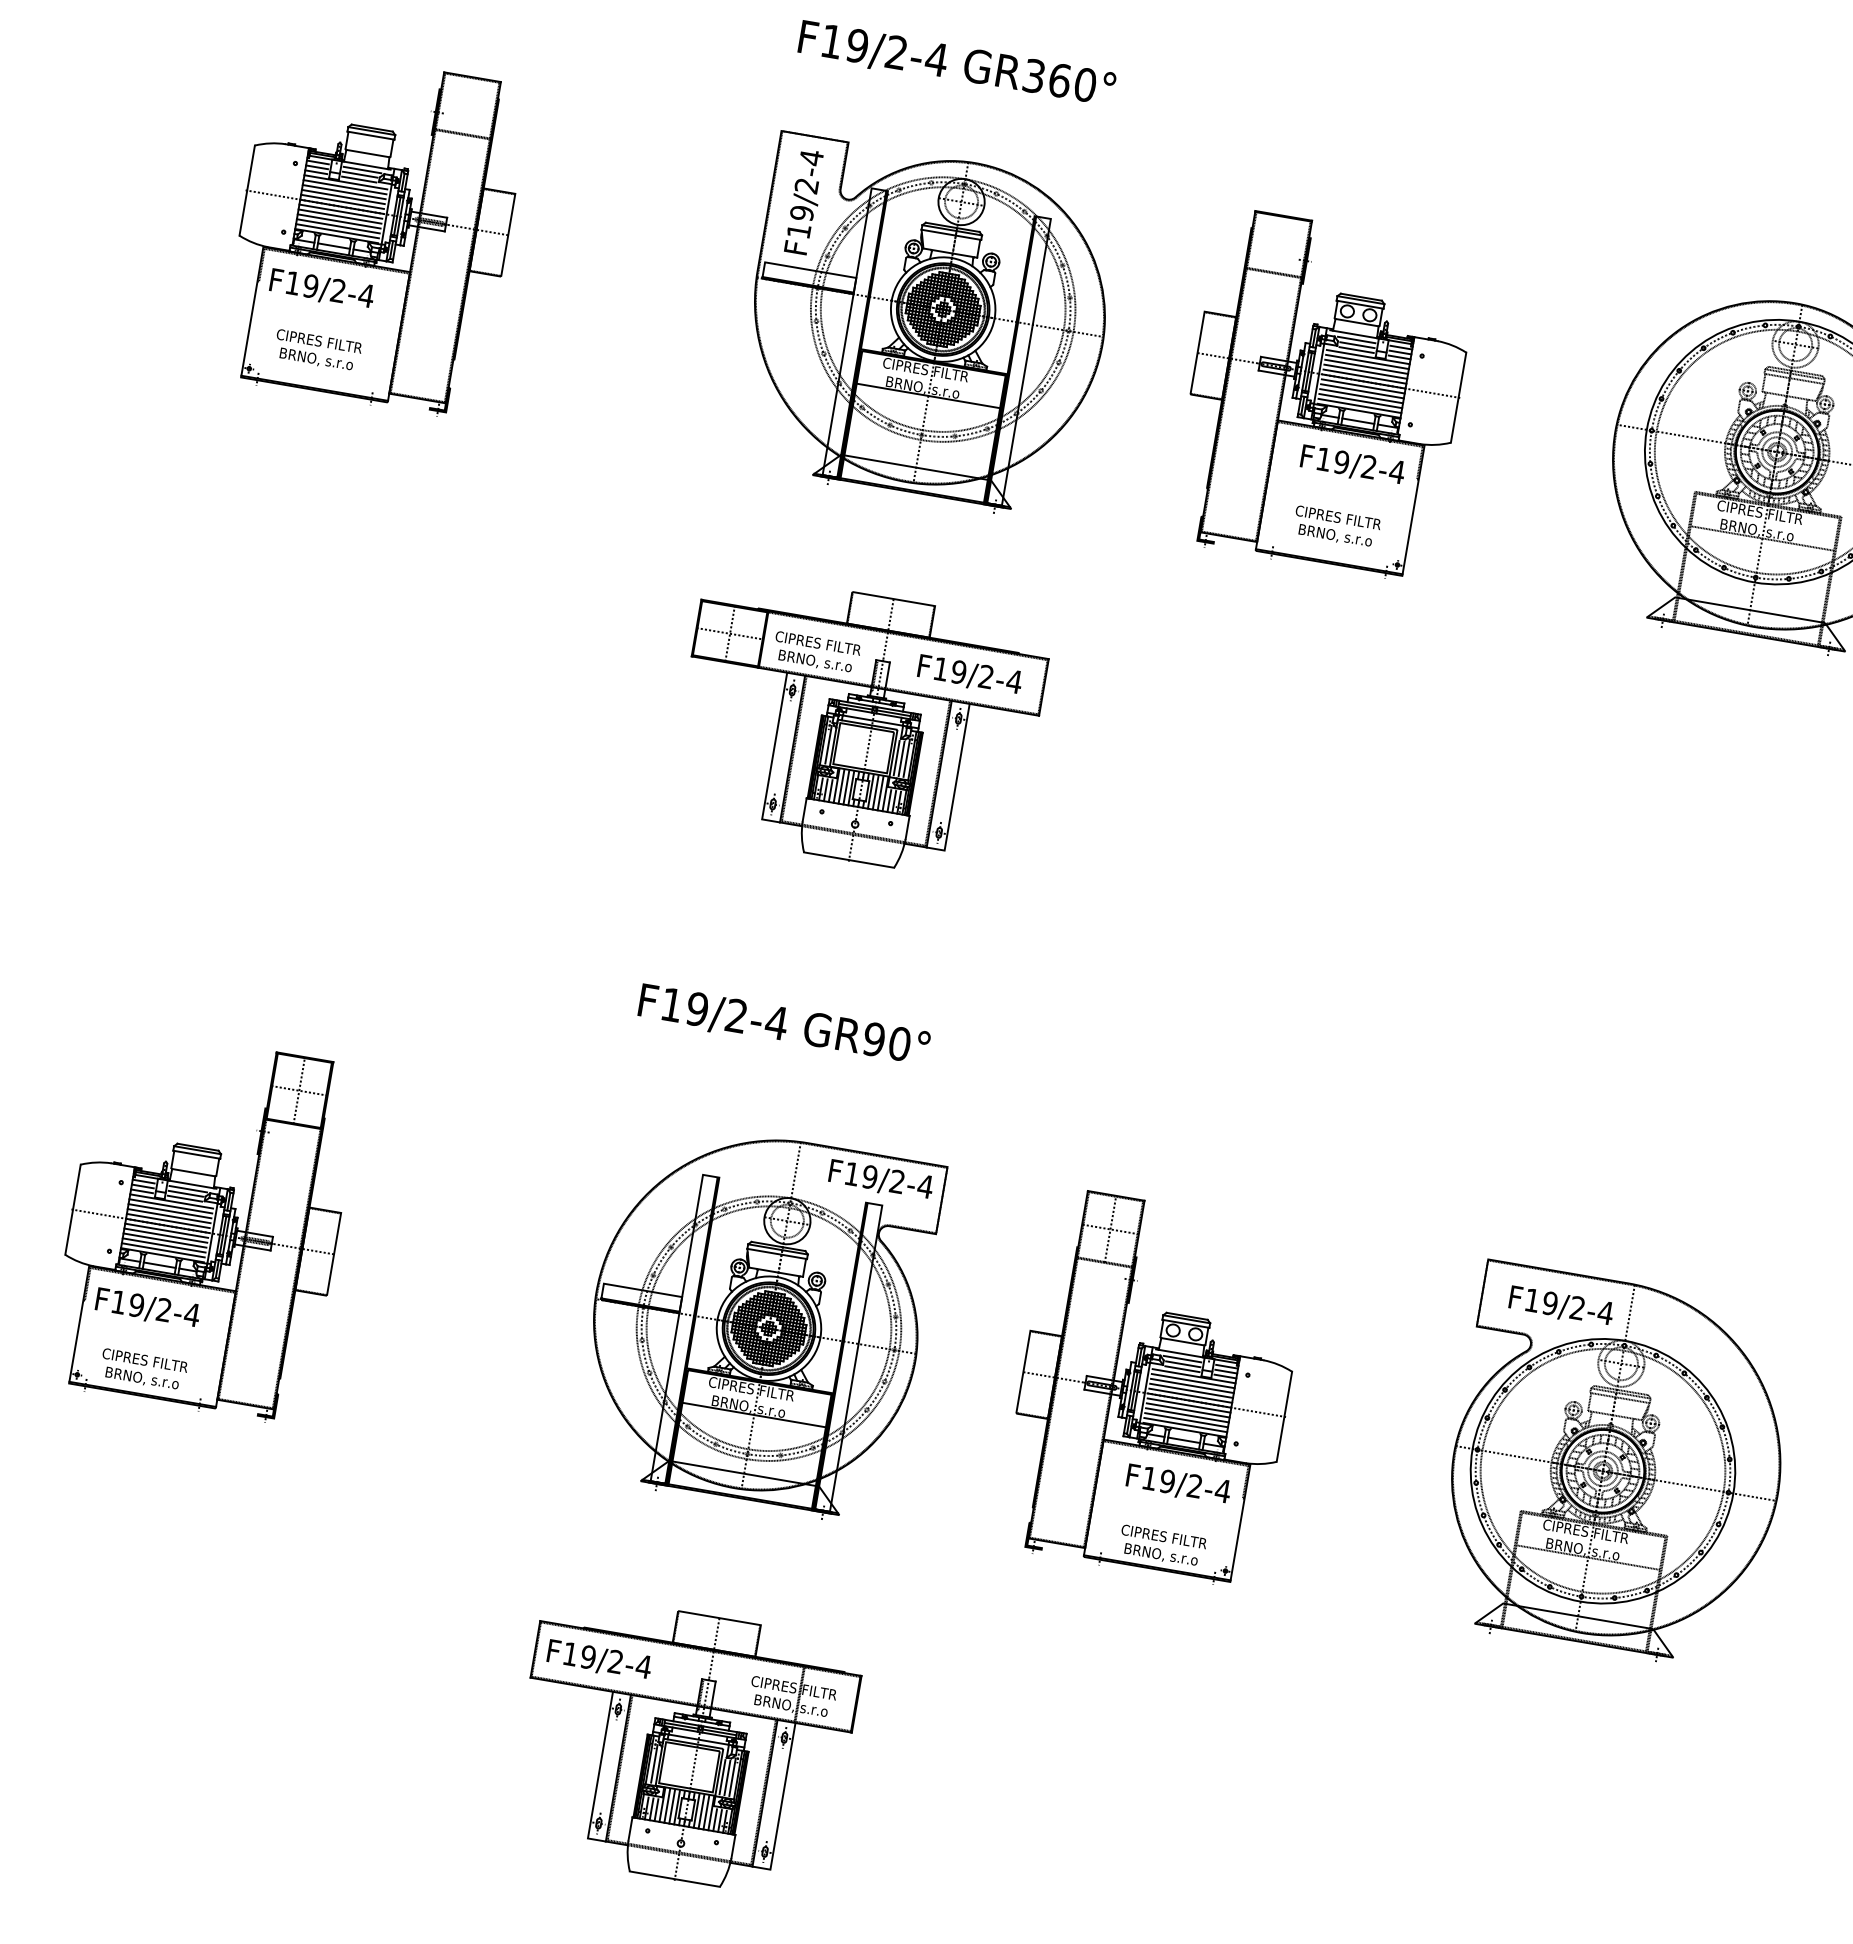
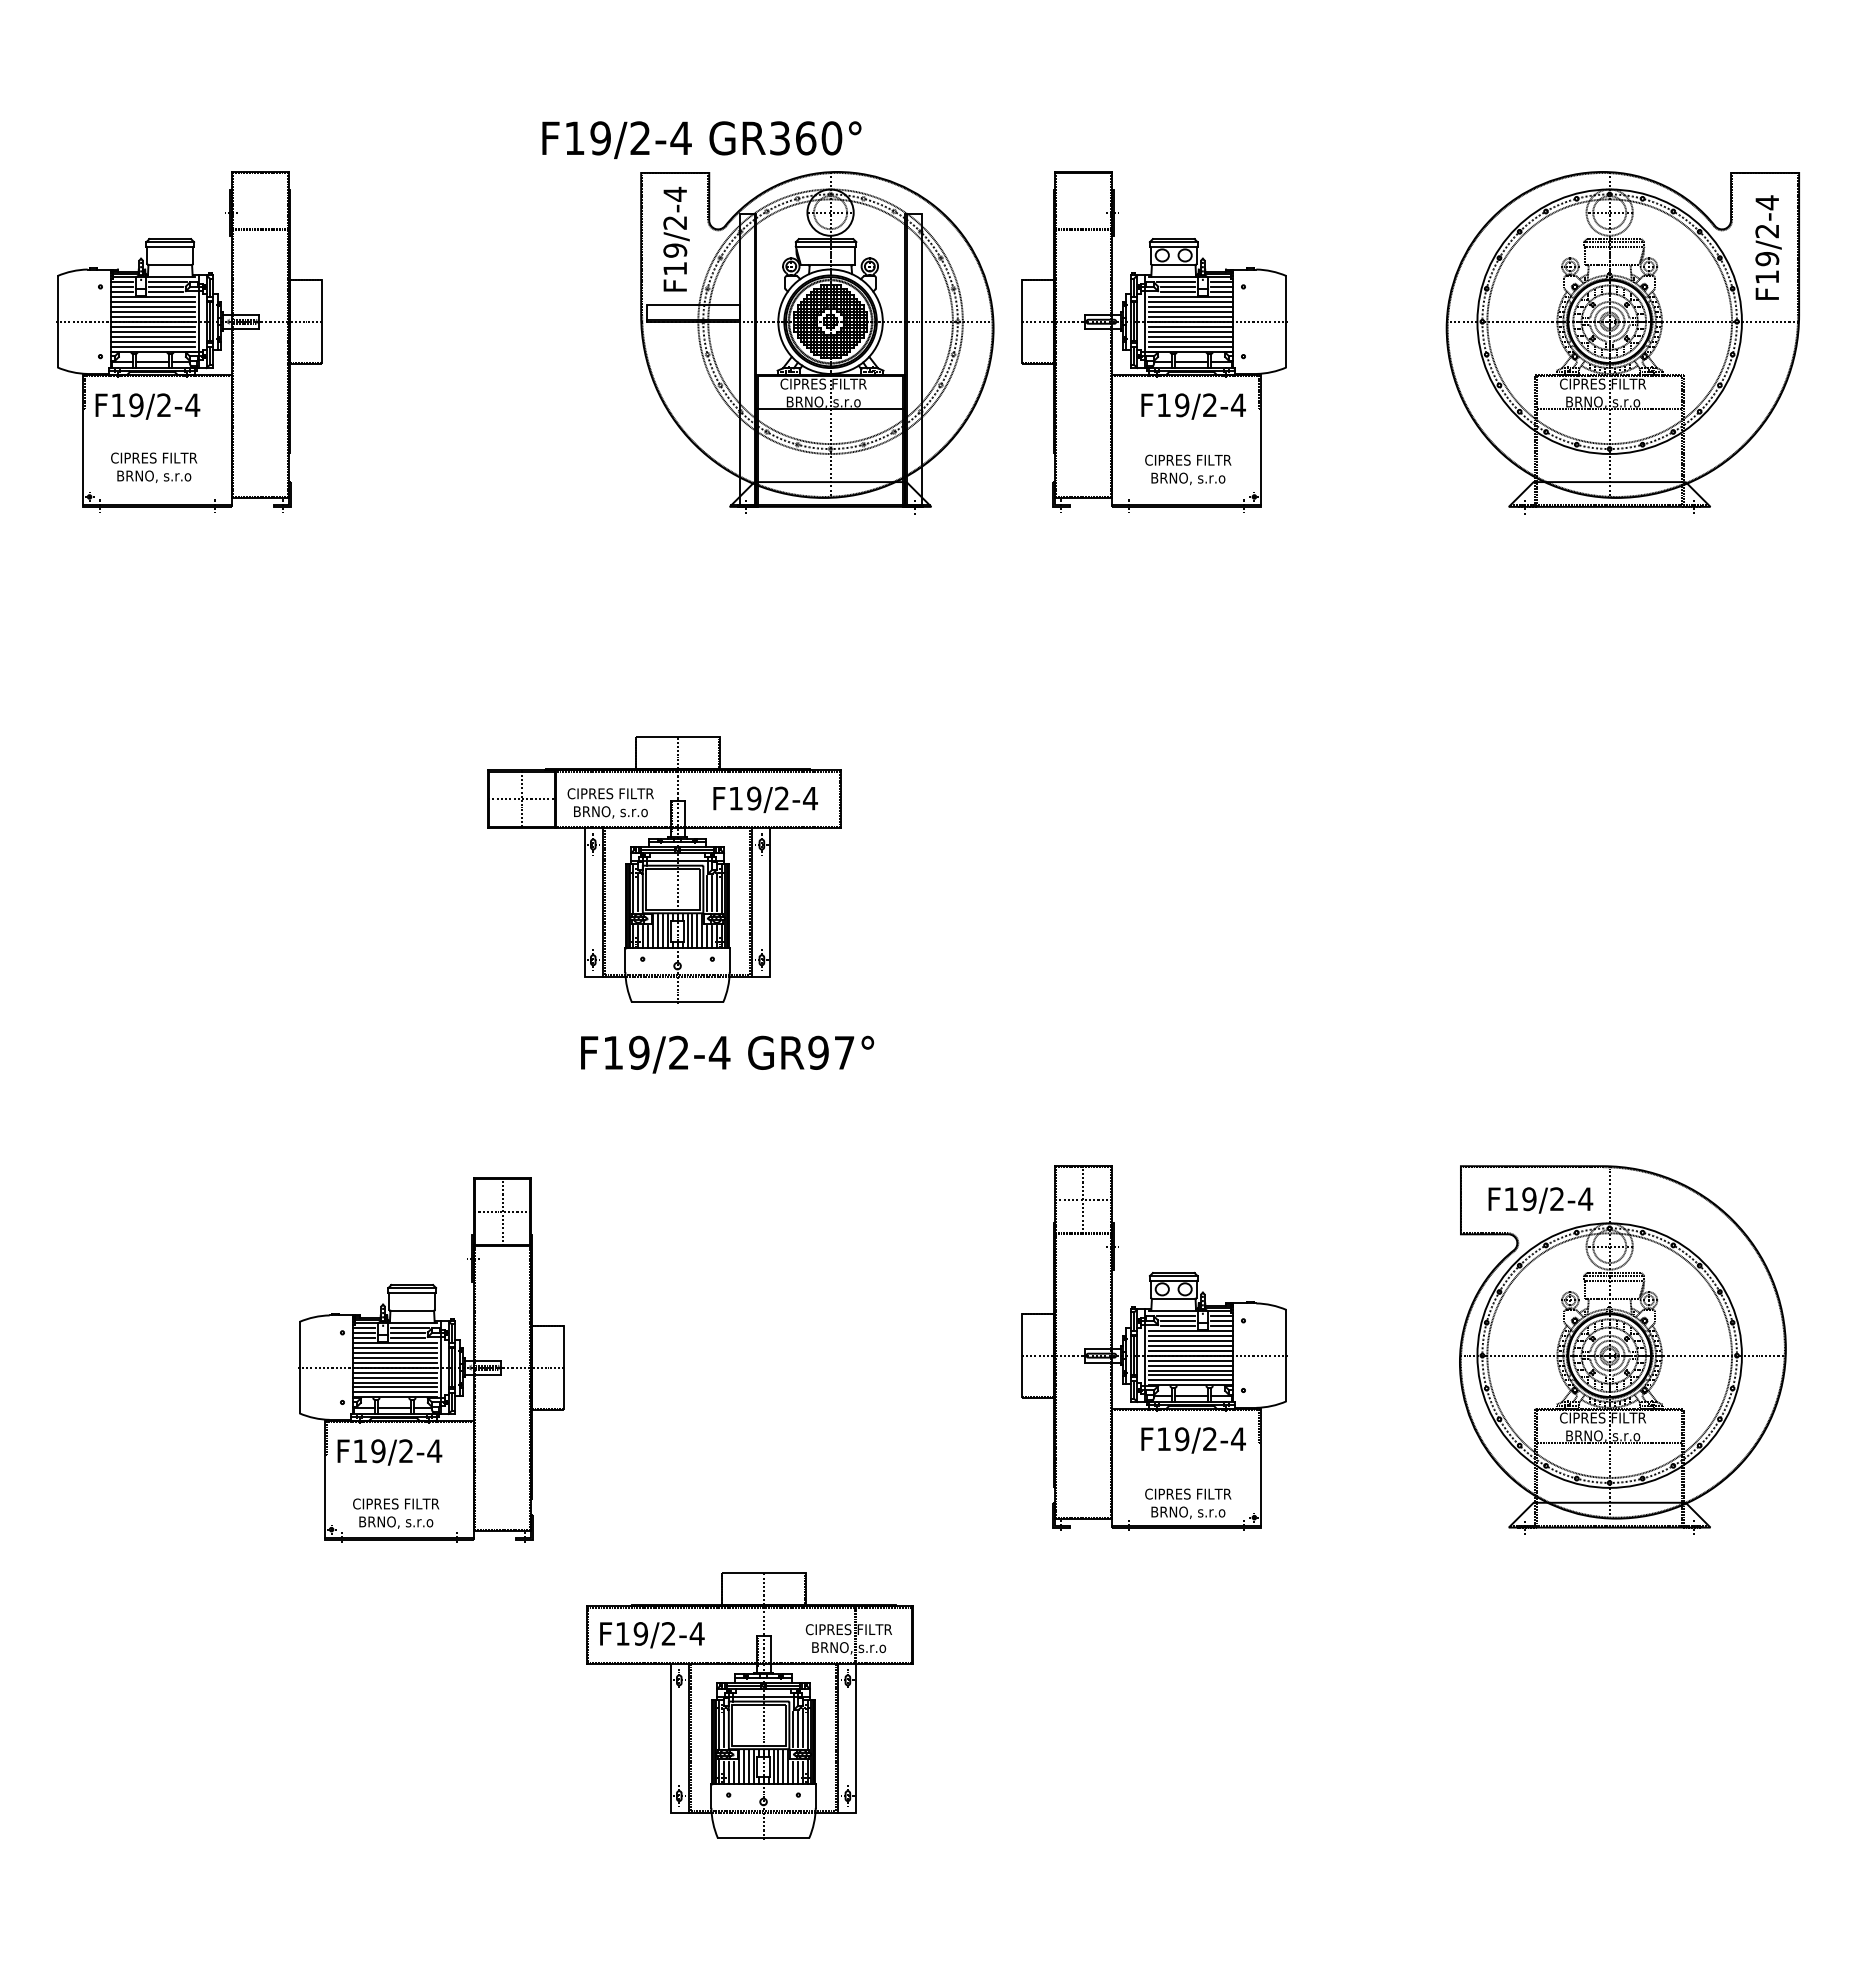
text: (956, 64) -> (701, 139), moved
part: (926, 327) -> (817, 342), moved
part: (858, 727) -> (664, 869), moved
text: (899, 1043) -> (844, 1052), GR90° -> GR97°
part: (204, 1223) -> (431, 1359), moved
part: (757, 1320) -> (750, 1349), removed
part: (683, 1746) -> (749, 1705), moved

